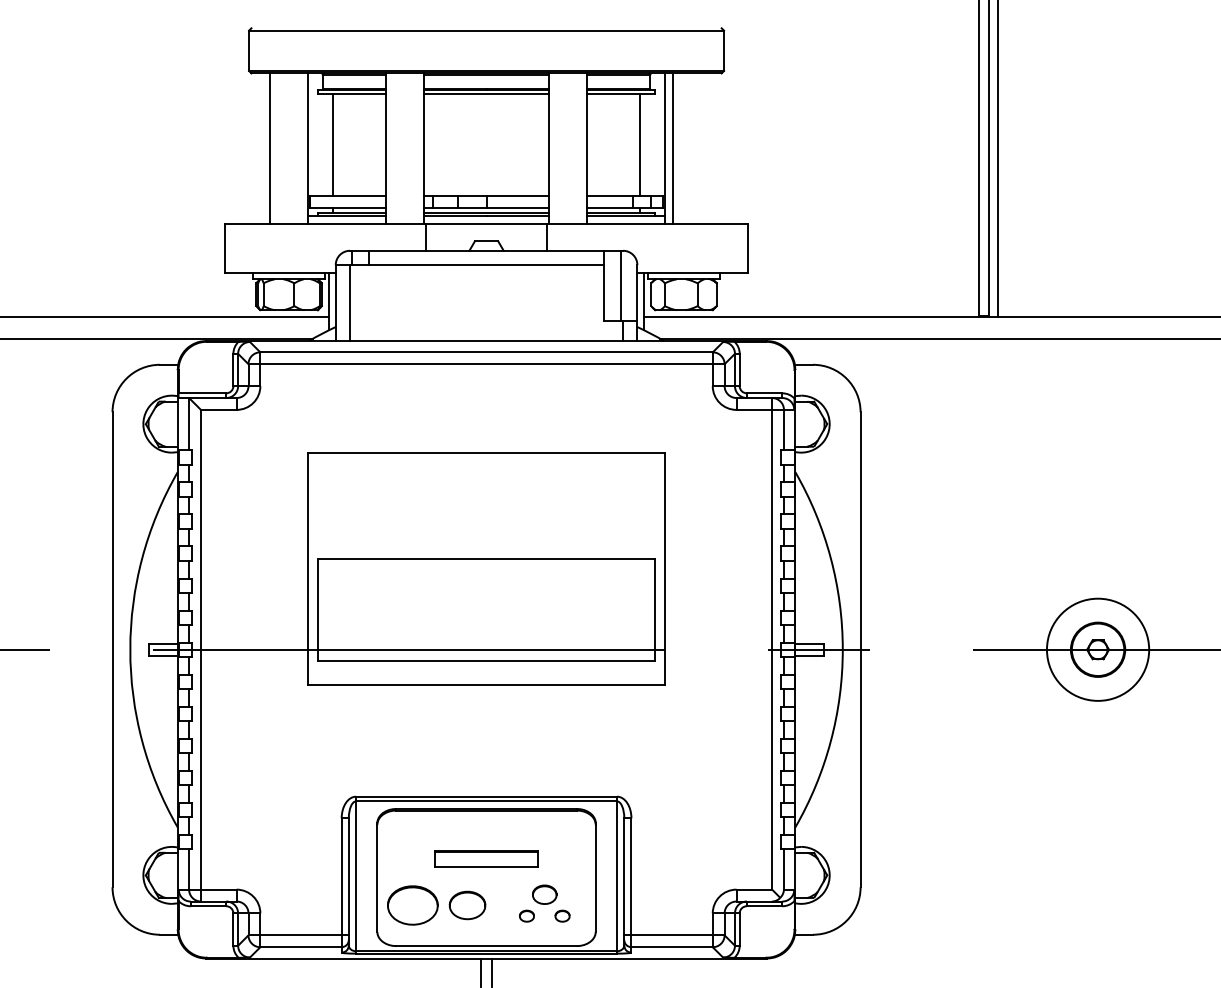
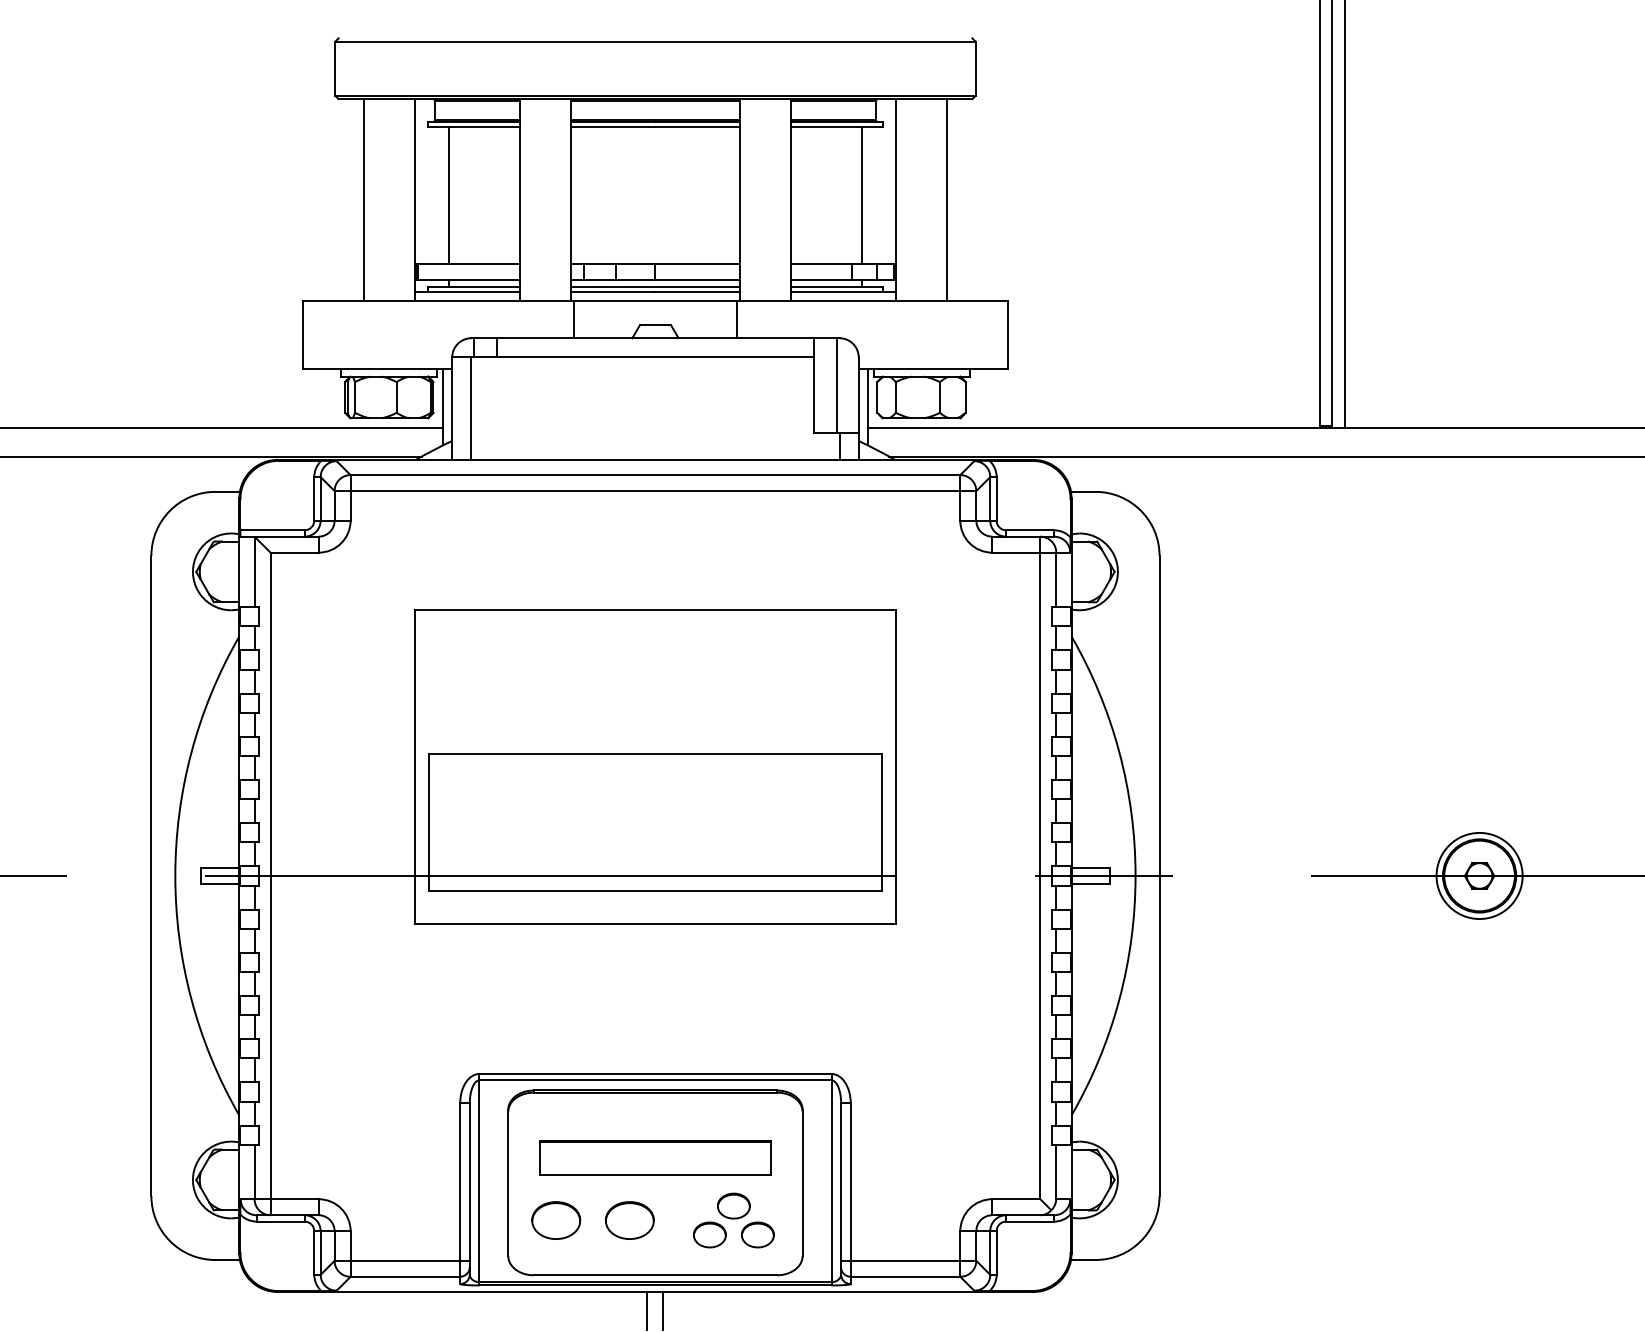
line: (672, 148) -> (947, 200), moved
circle: (1097, 649) -> (1479, 875), size x0.62
part: (486, 858) -> (655, 1157), size x1.67
part: (413, 905) -> (556, 1220), size x0.71
part: (526, 915) -> (709, 1234), size x1.67
part: (562, 915) -> (757, 1234), size x1.67

